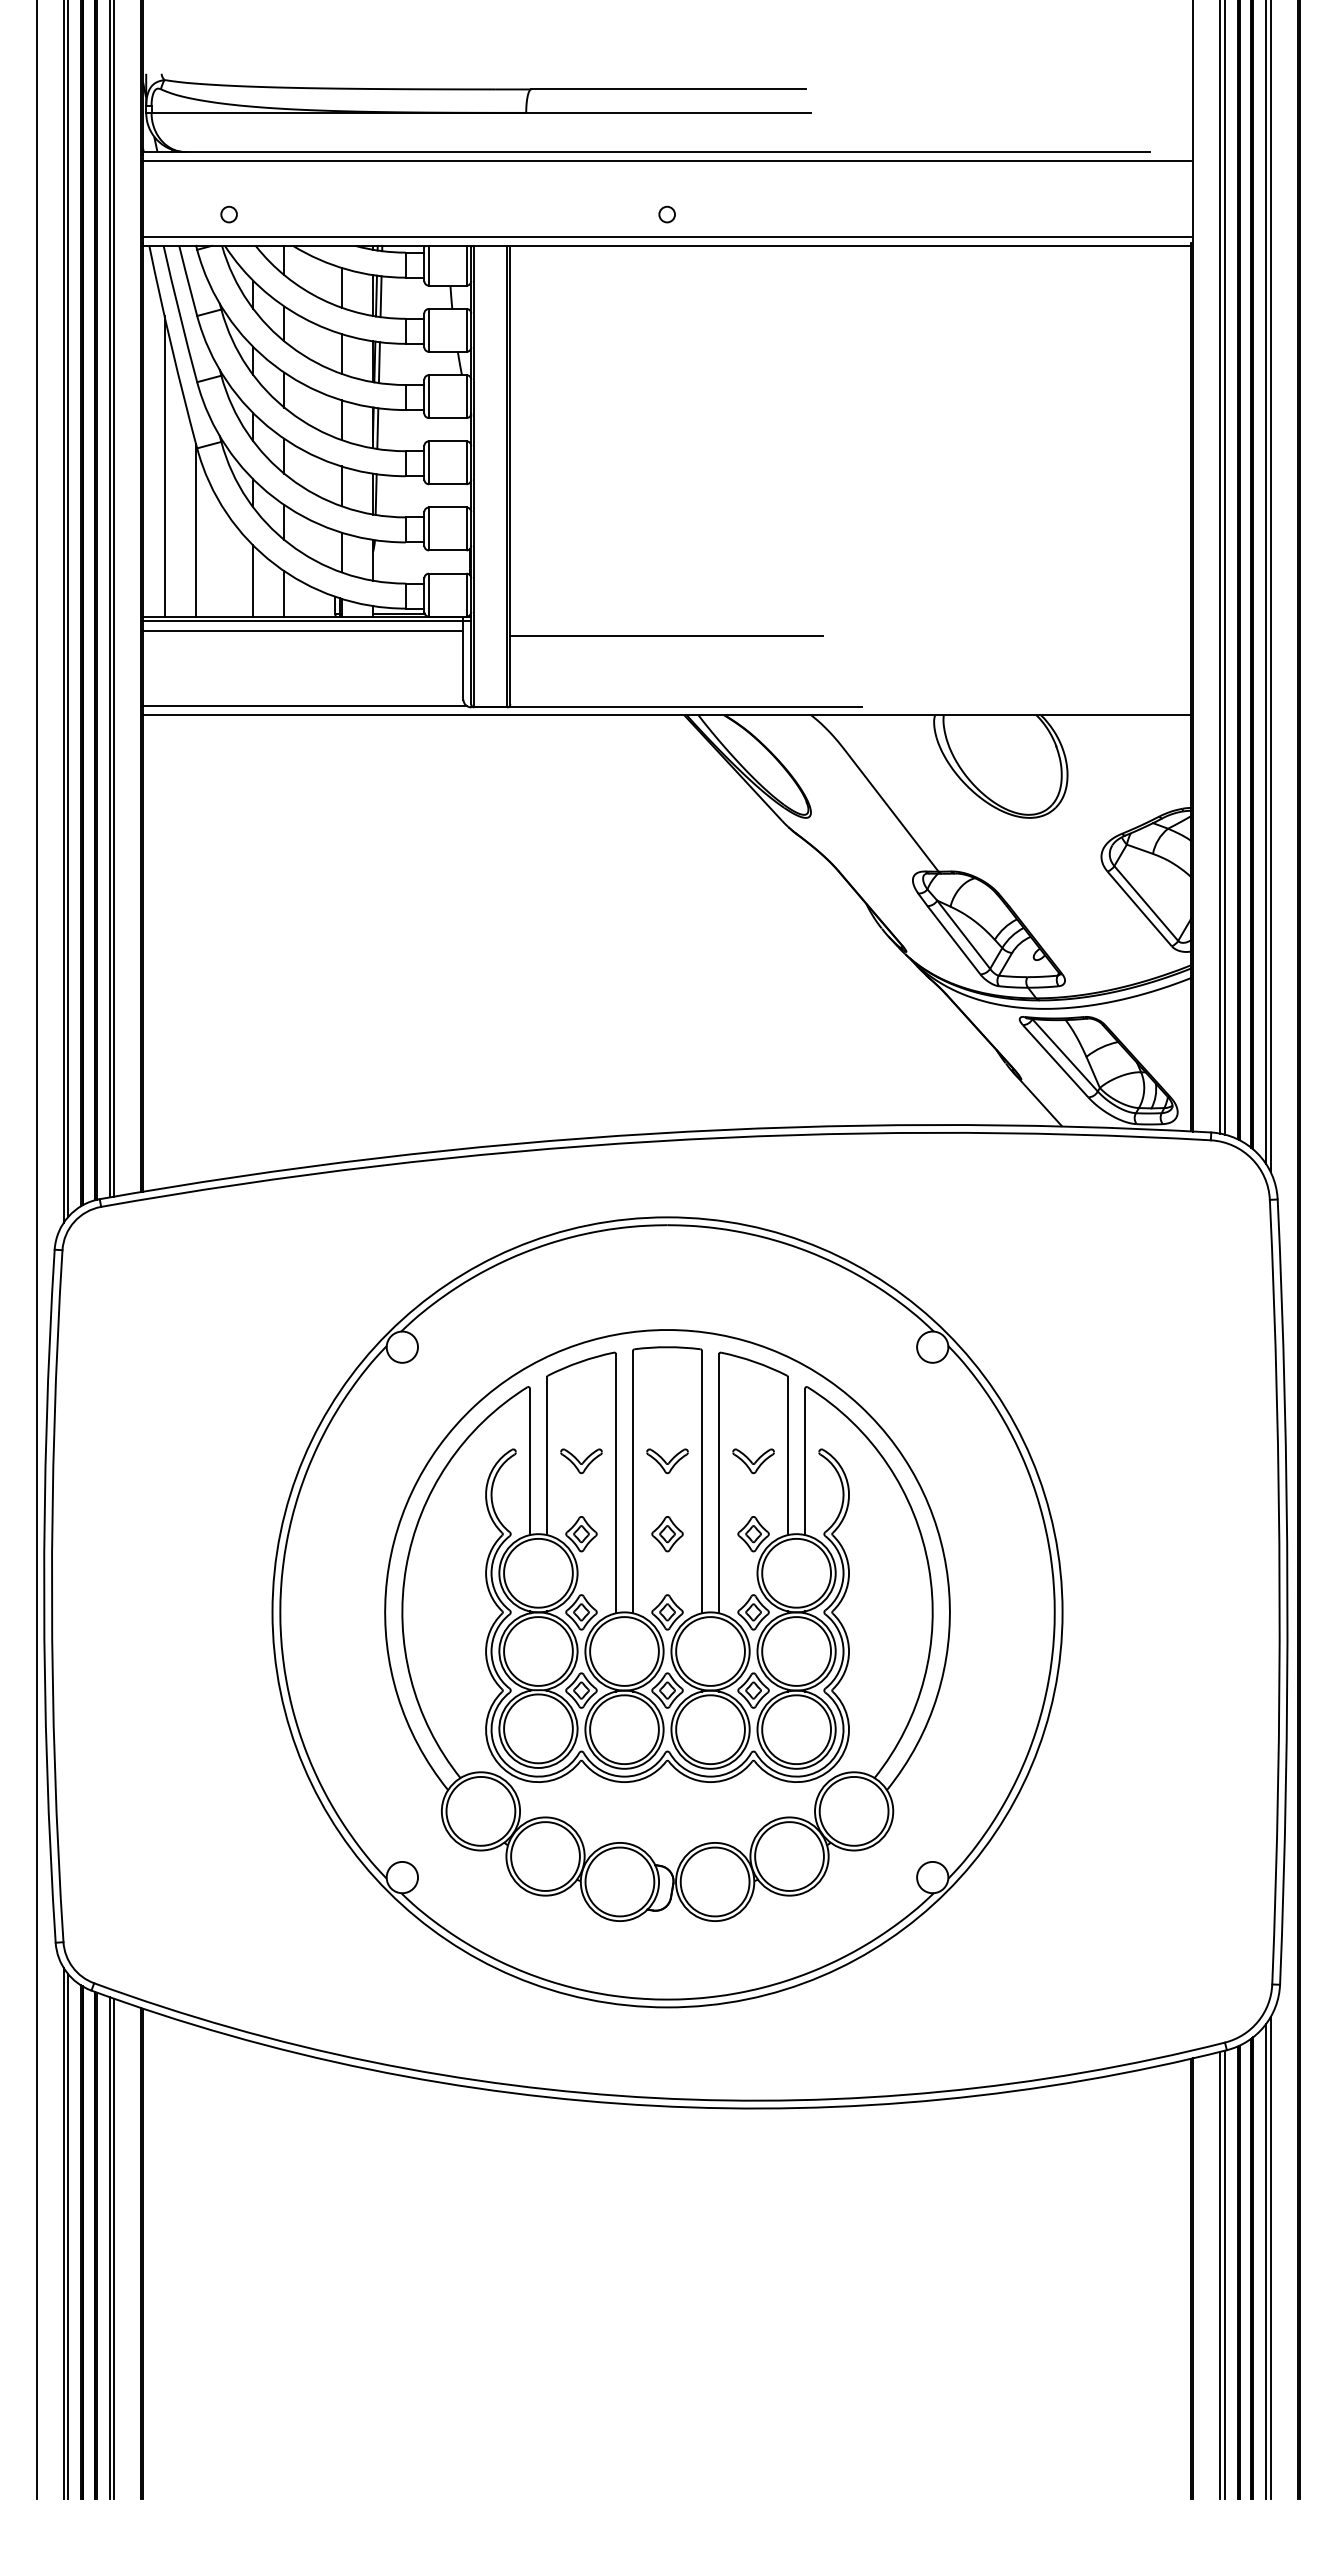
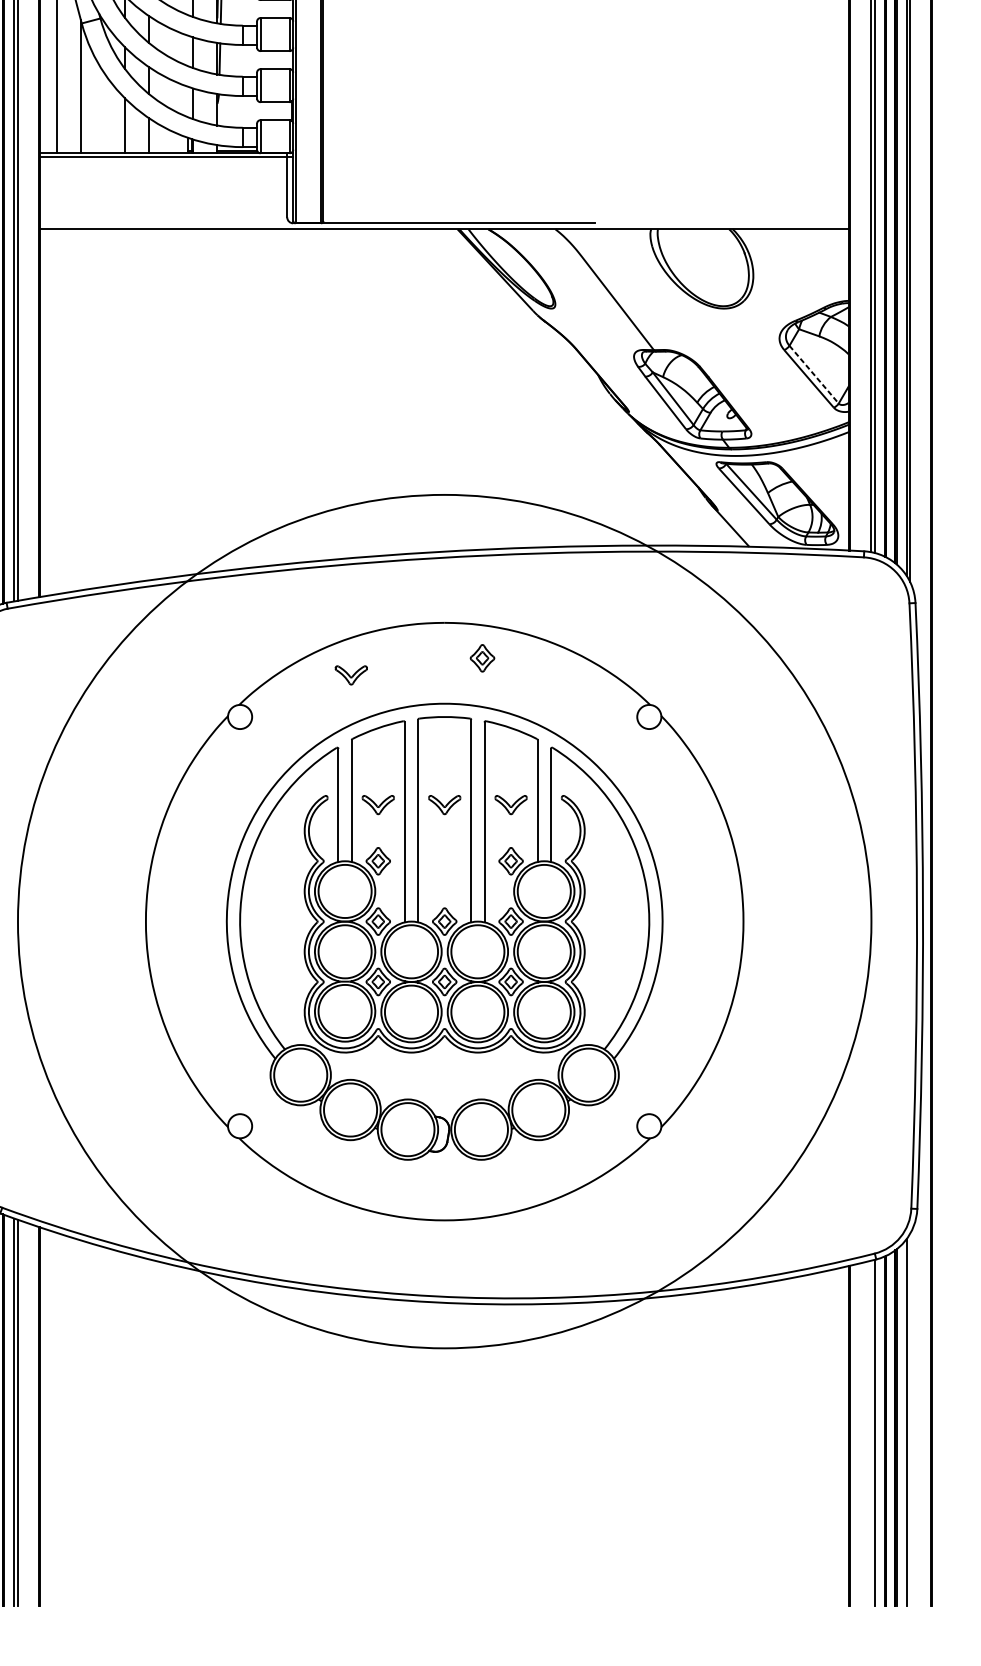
line: (303, 630) -> (163, 163), removed
line: (666, 635) -> (443, 167), removed
line: (304, 705) -> (164, 221), removed
line: (1146, 903) -> (814, 374), solid -> dashed
part: (546, 1293) -> (351, 675), added
part: (667, 1534) -> (482, 658), moved
circle: (667, 1612) -> (444, 921), size x1.4
line: (1270, 2257) -> (909, 1419), removed
line: (1220, 2274) -> (871, 1432), removed

